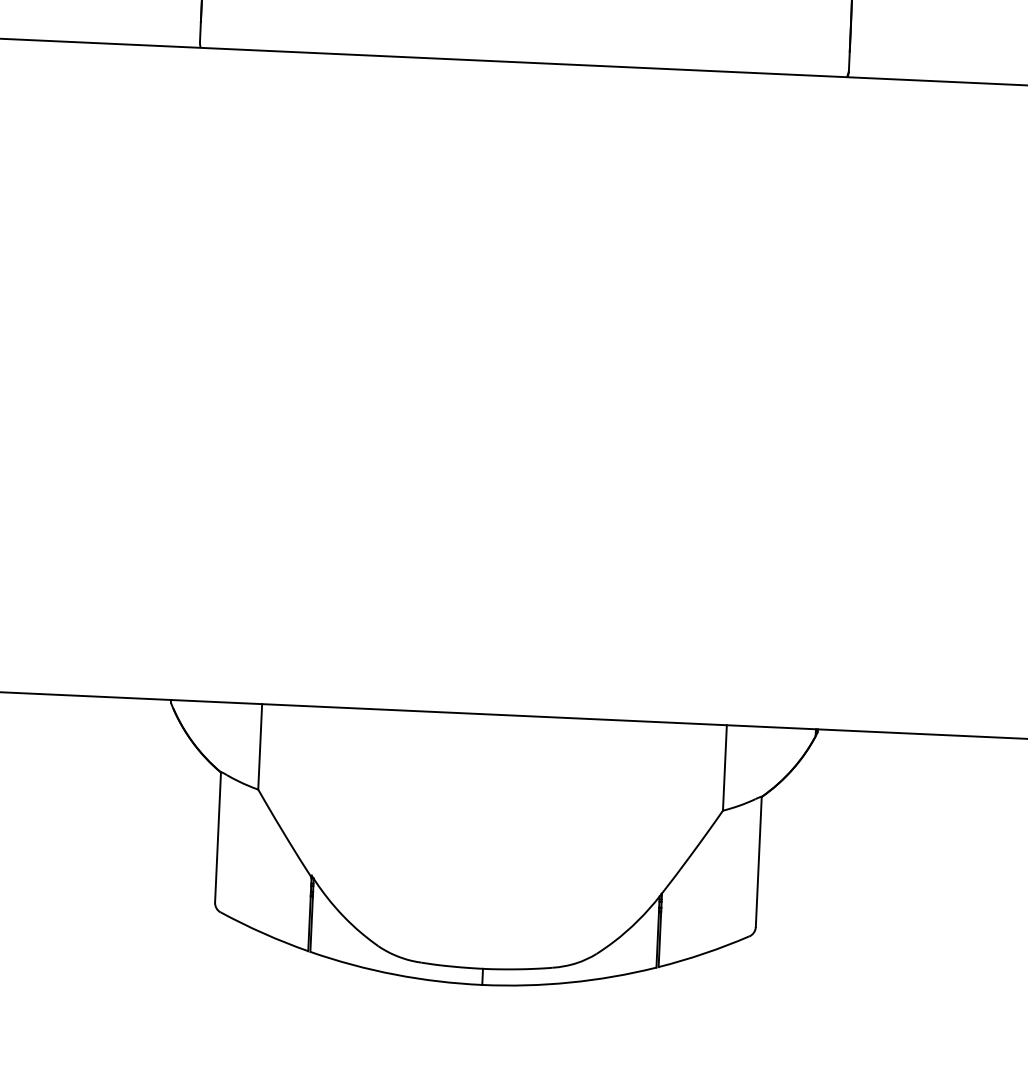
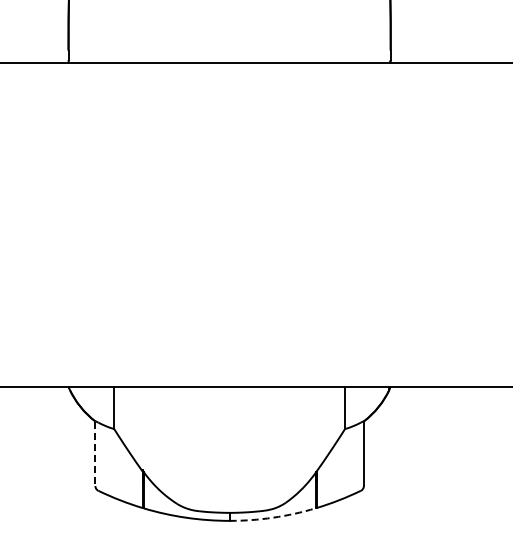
line: (218, 839) -> (95, 454), solid -> dashed
arc: (570, 982) -> (273, 517), solid -> dashed

